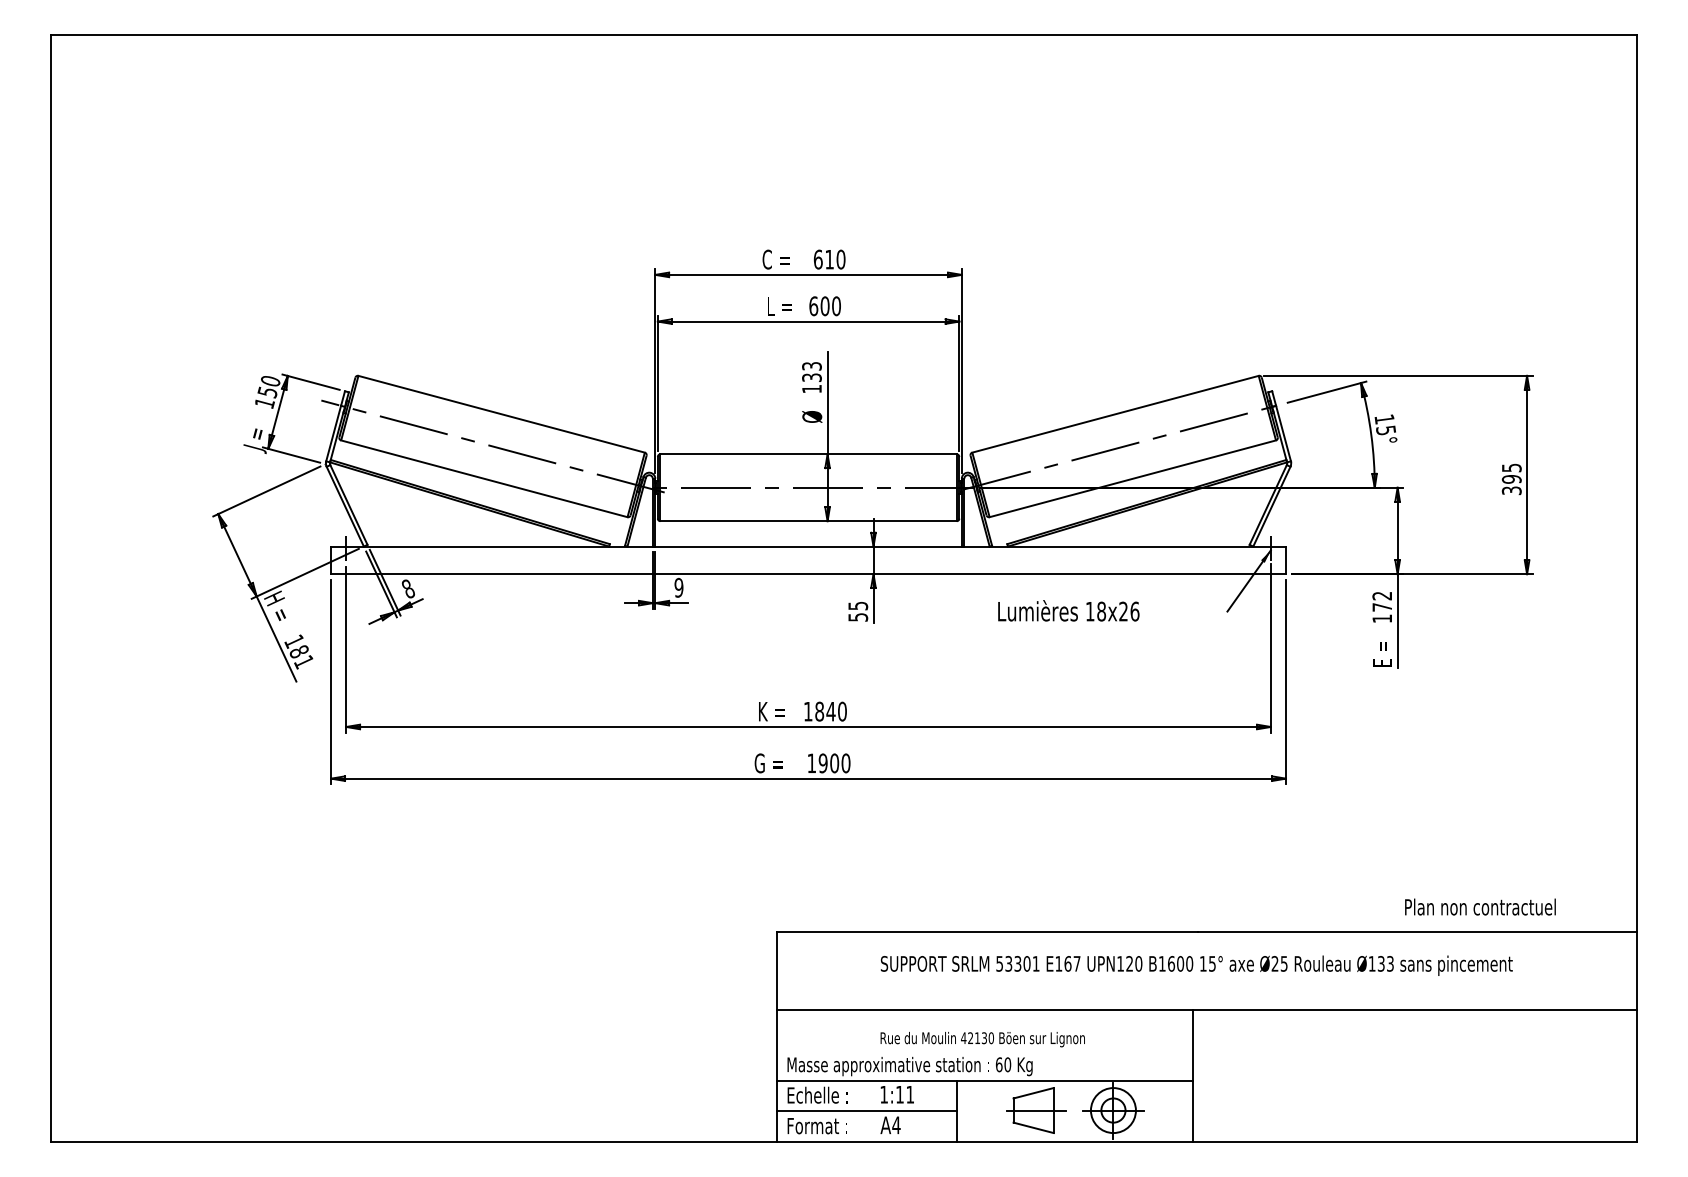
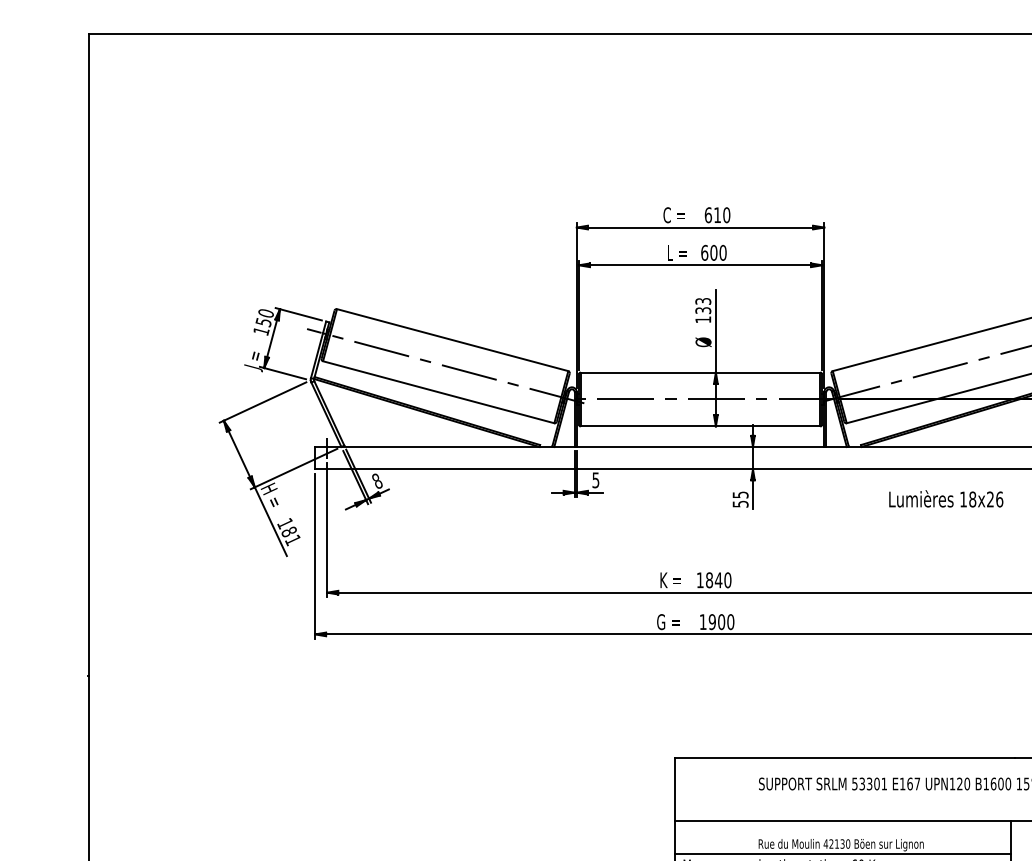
text: (678, 587) -> (595, 480), 9 -> 5
text: (1068, 610) -> (945, 498), moved
line: (985, 1050) -> (843, 853), added

